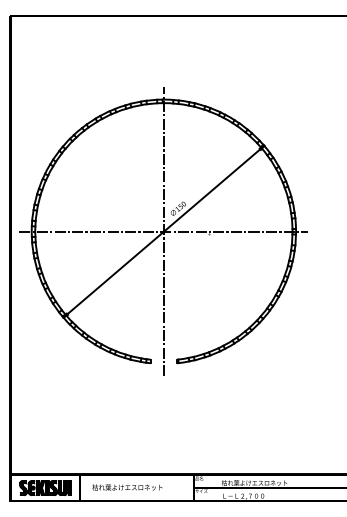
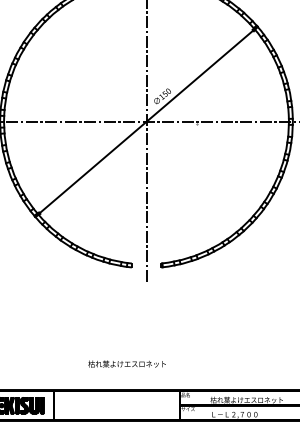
text: (127, 487) -> (127, 364), moved

